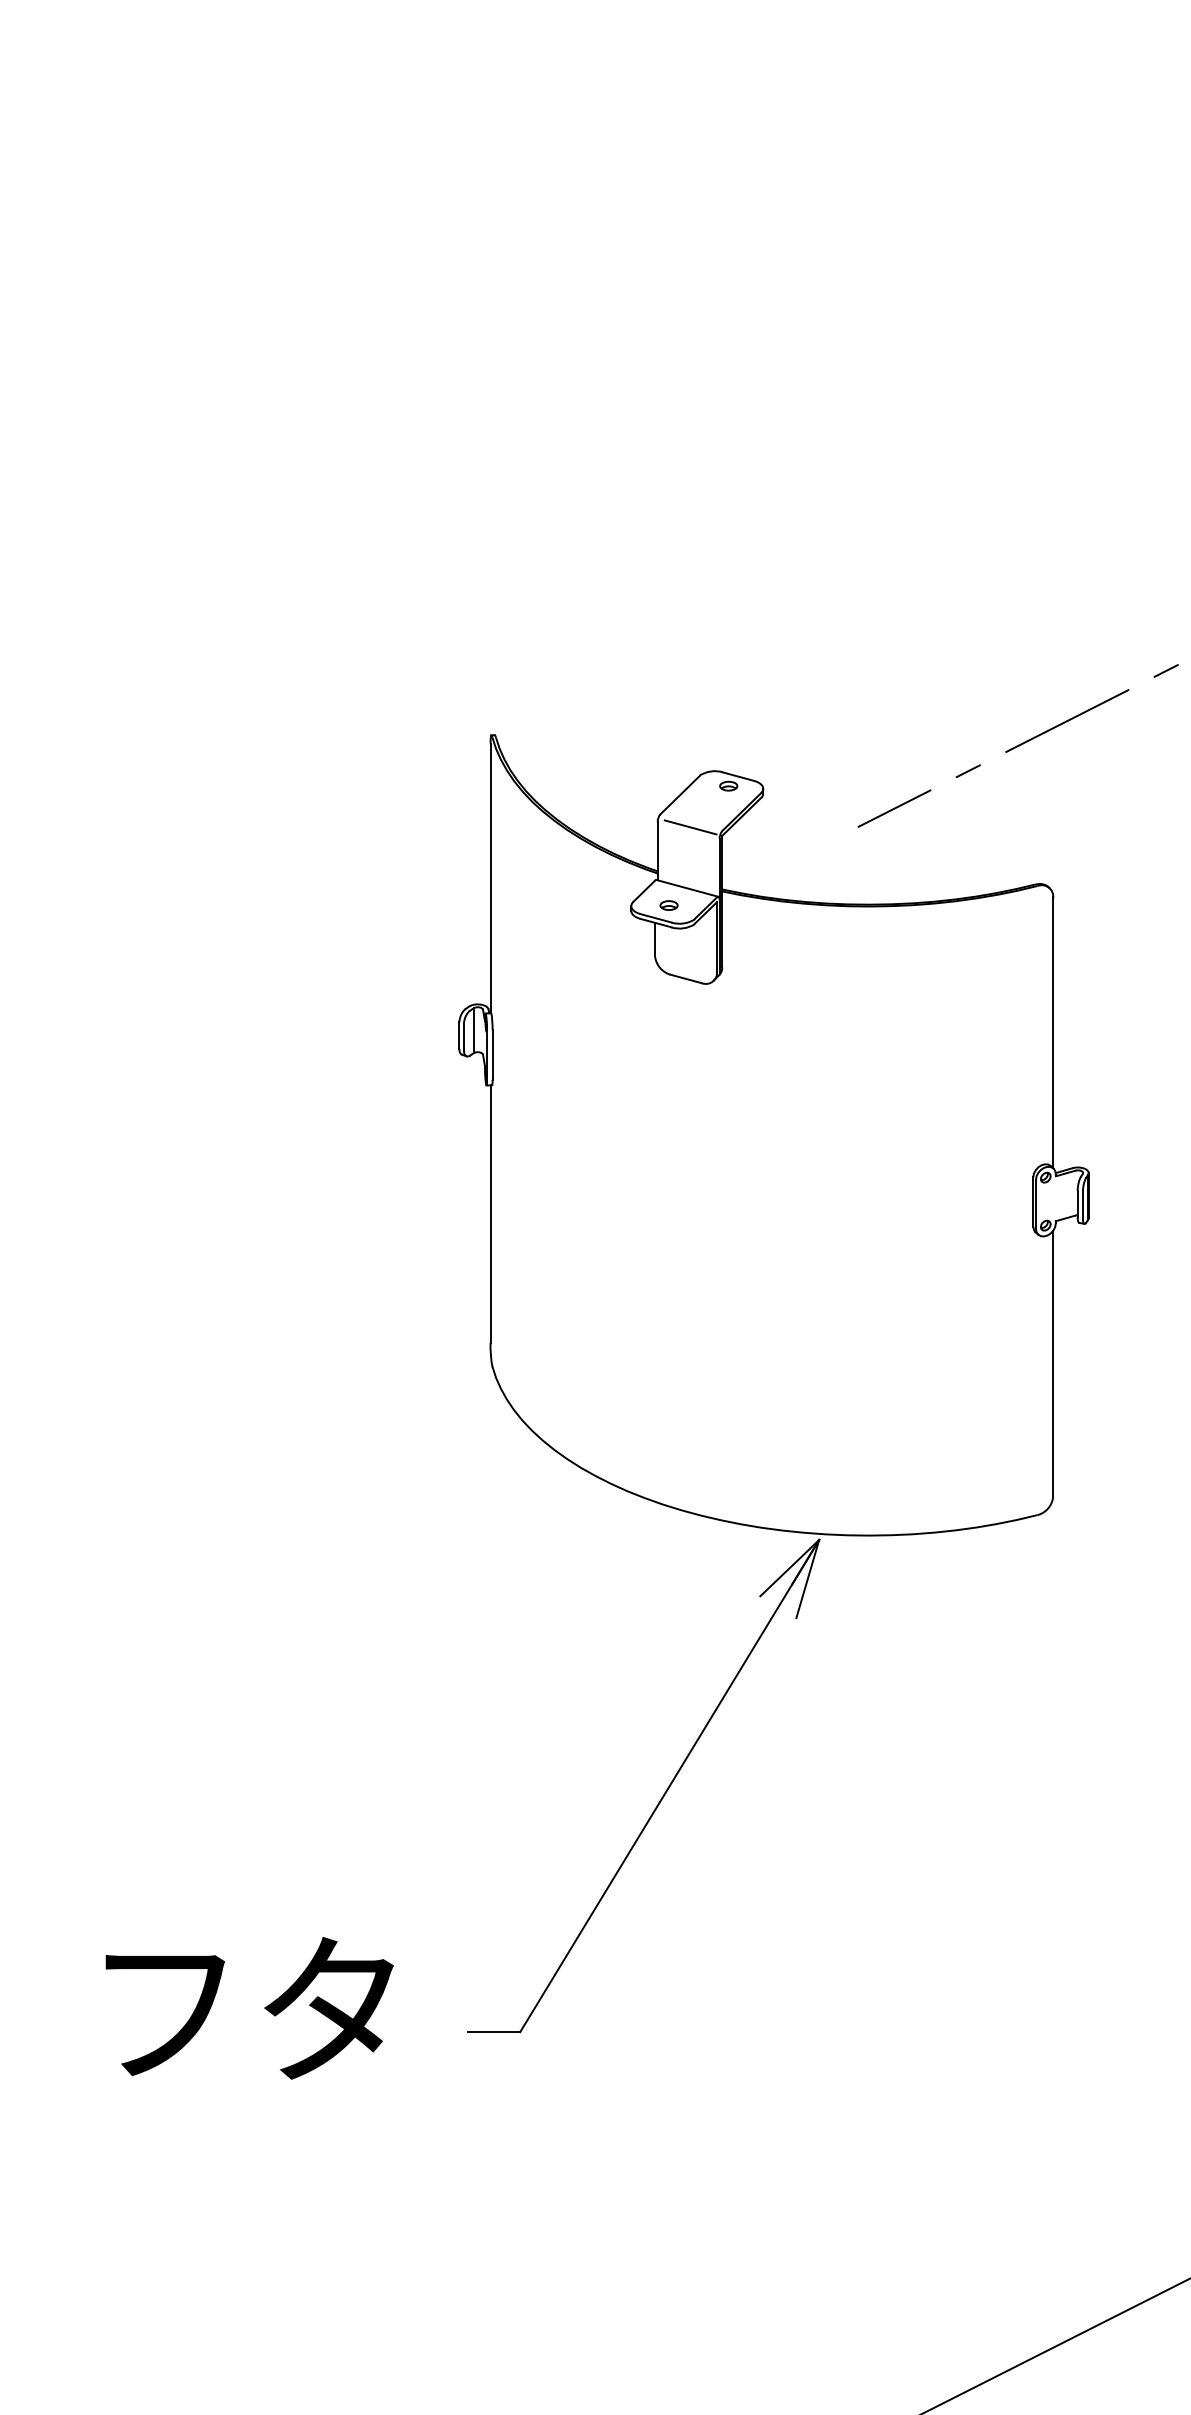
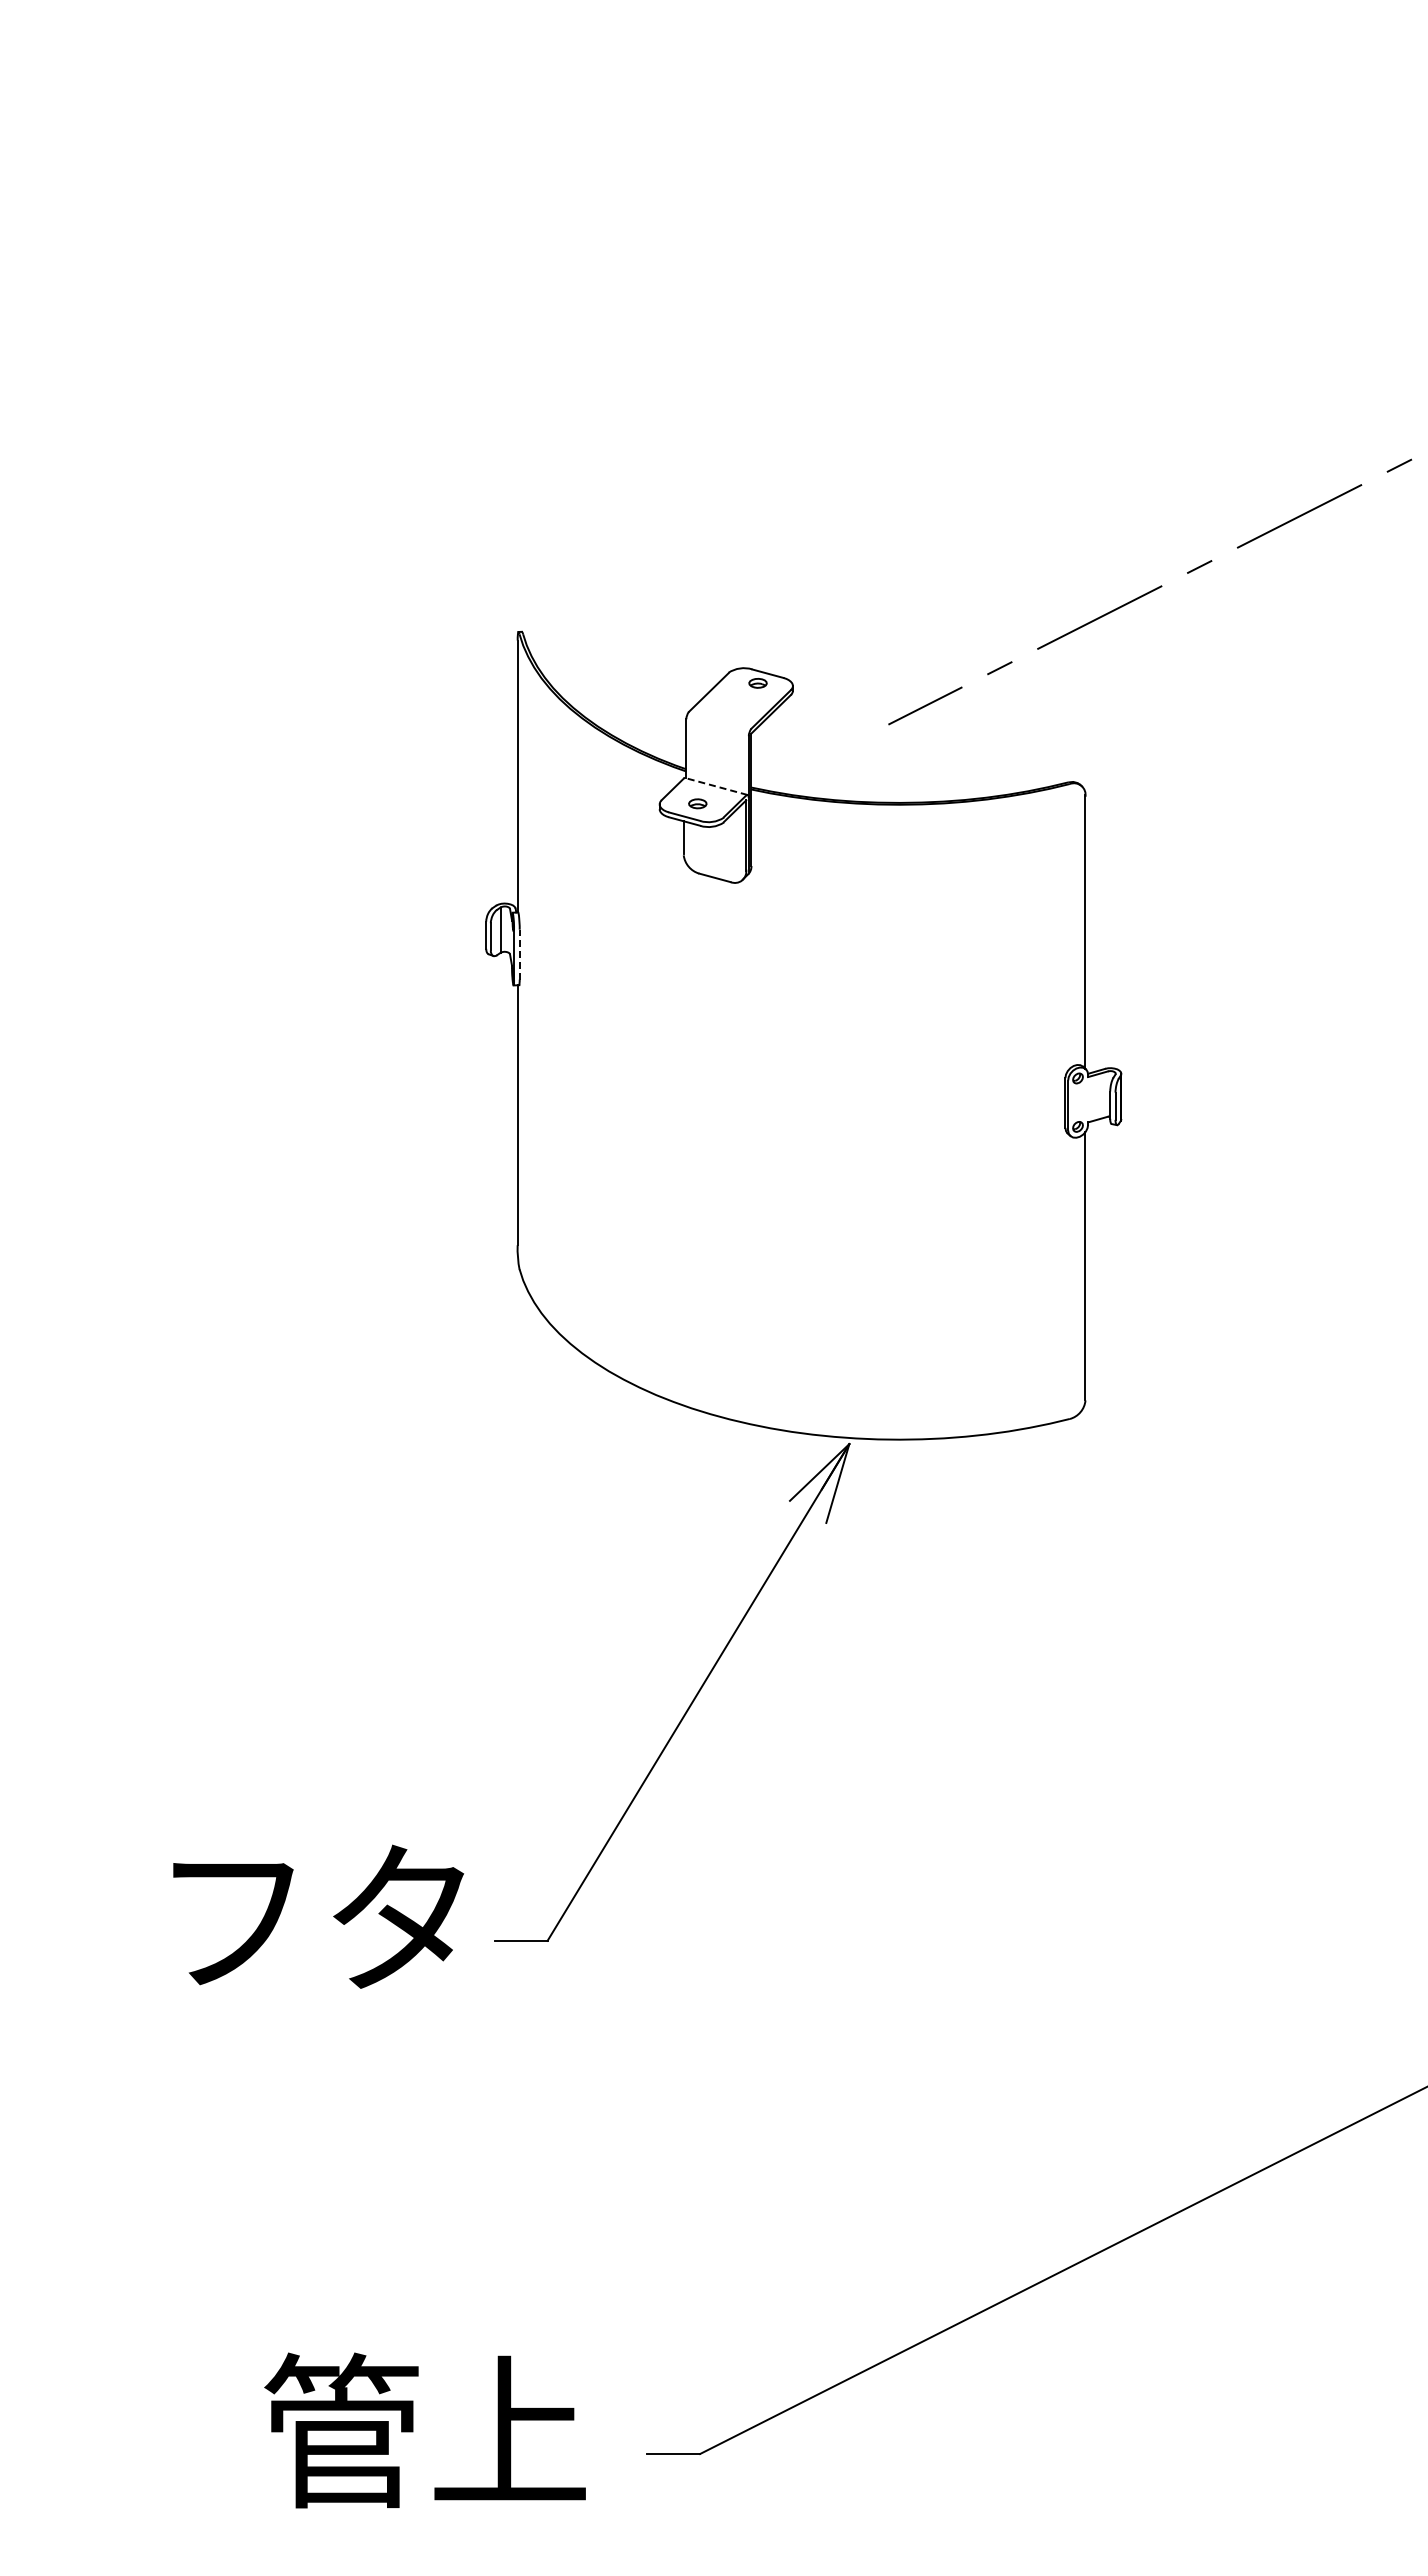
line: (688, 826) -> (717, 724), removed
line: (686, 888) -> (715, 786), solid -> dashed
line: (492, 1054) -> (519, 954), solid -> dashed
text: (249, 2008) -> (318, 1916), moved

